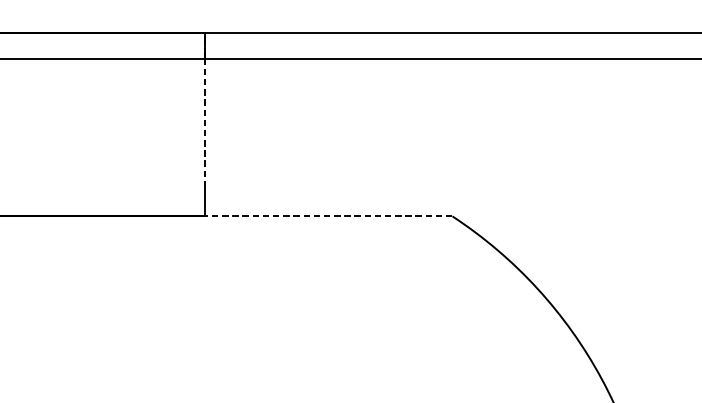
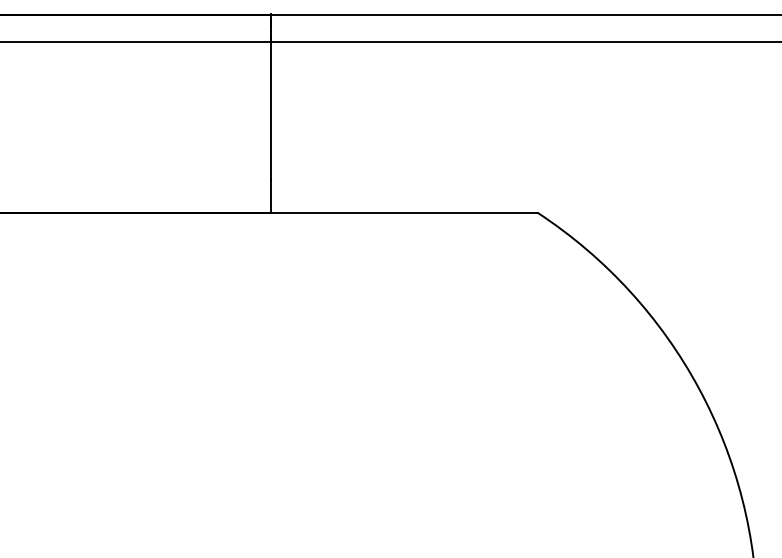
line: (205, 122) -> (270, 111), dashed -> solid
line: (329, 216) -> (404, 212), dashed -> solid

